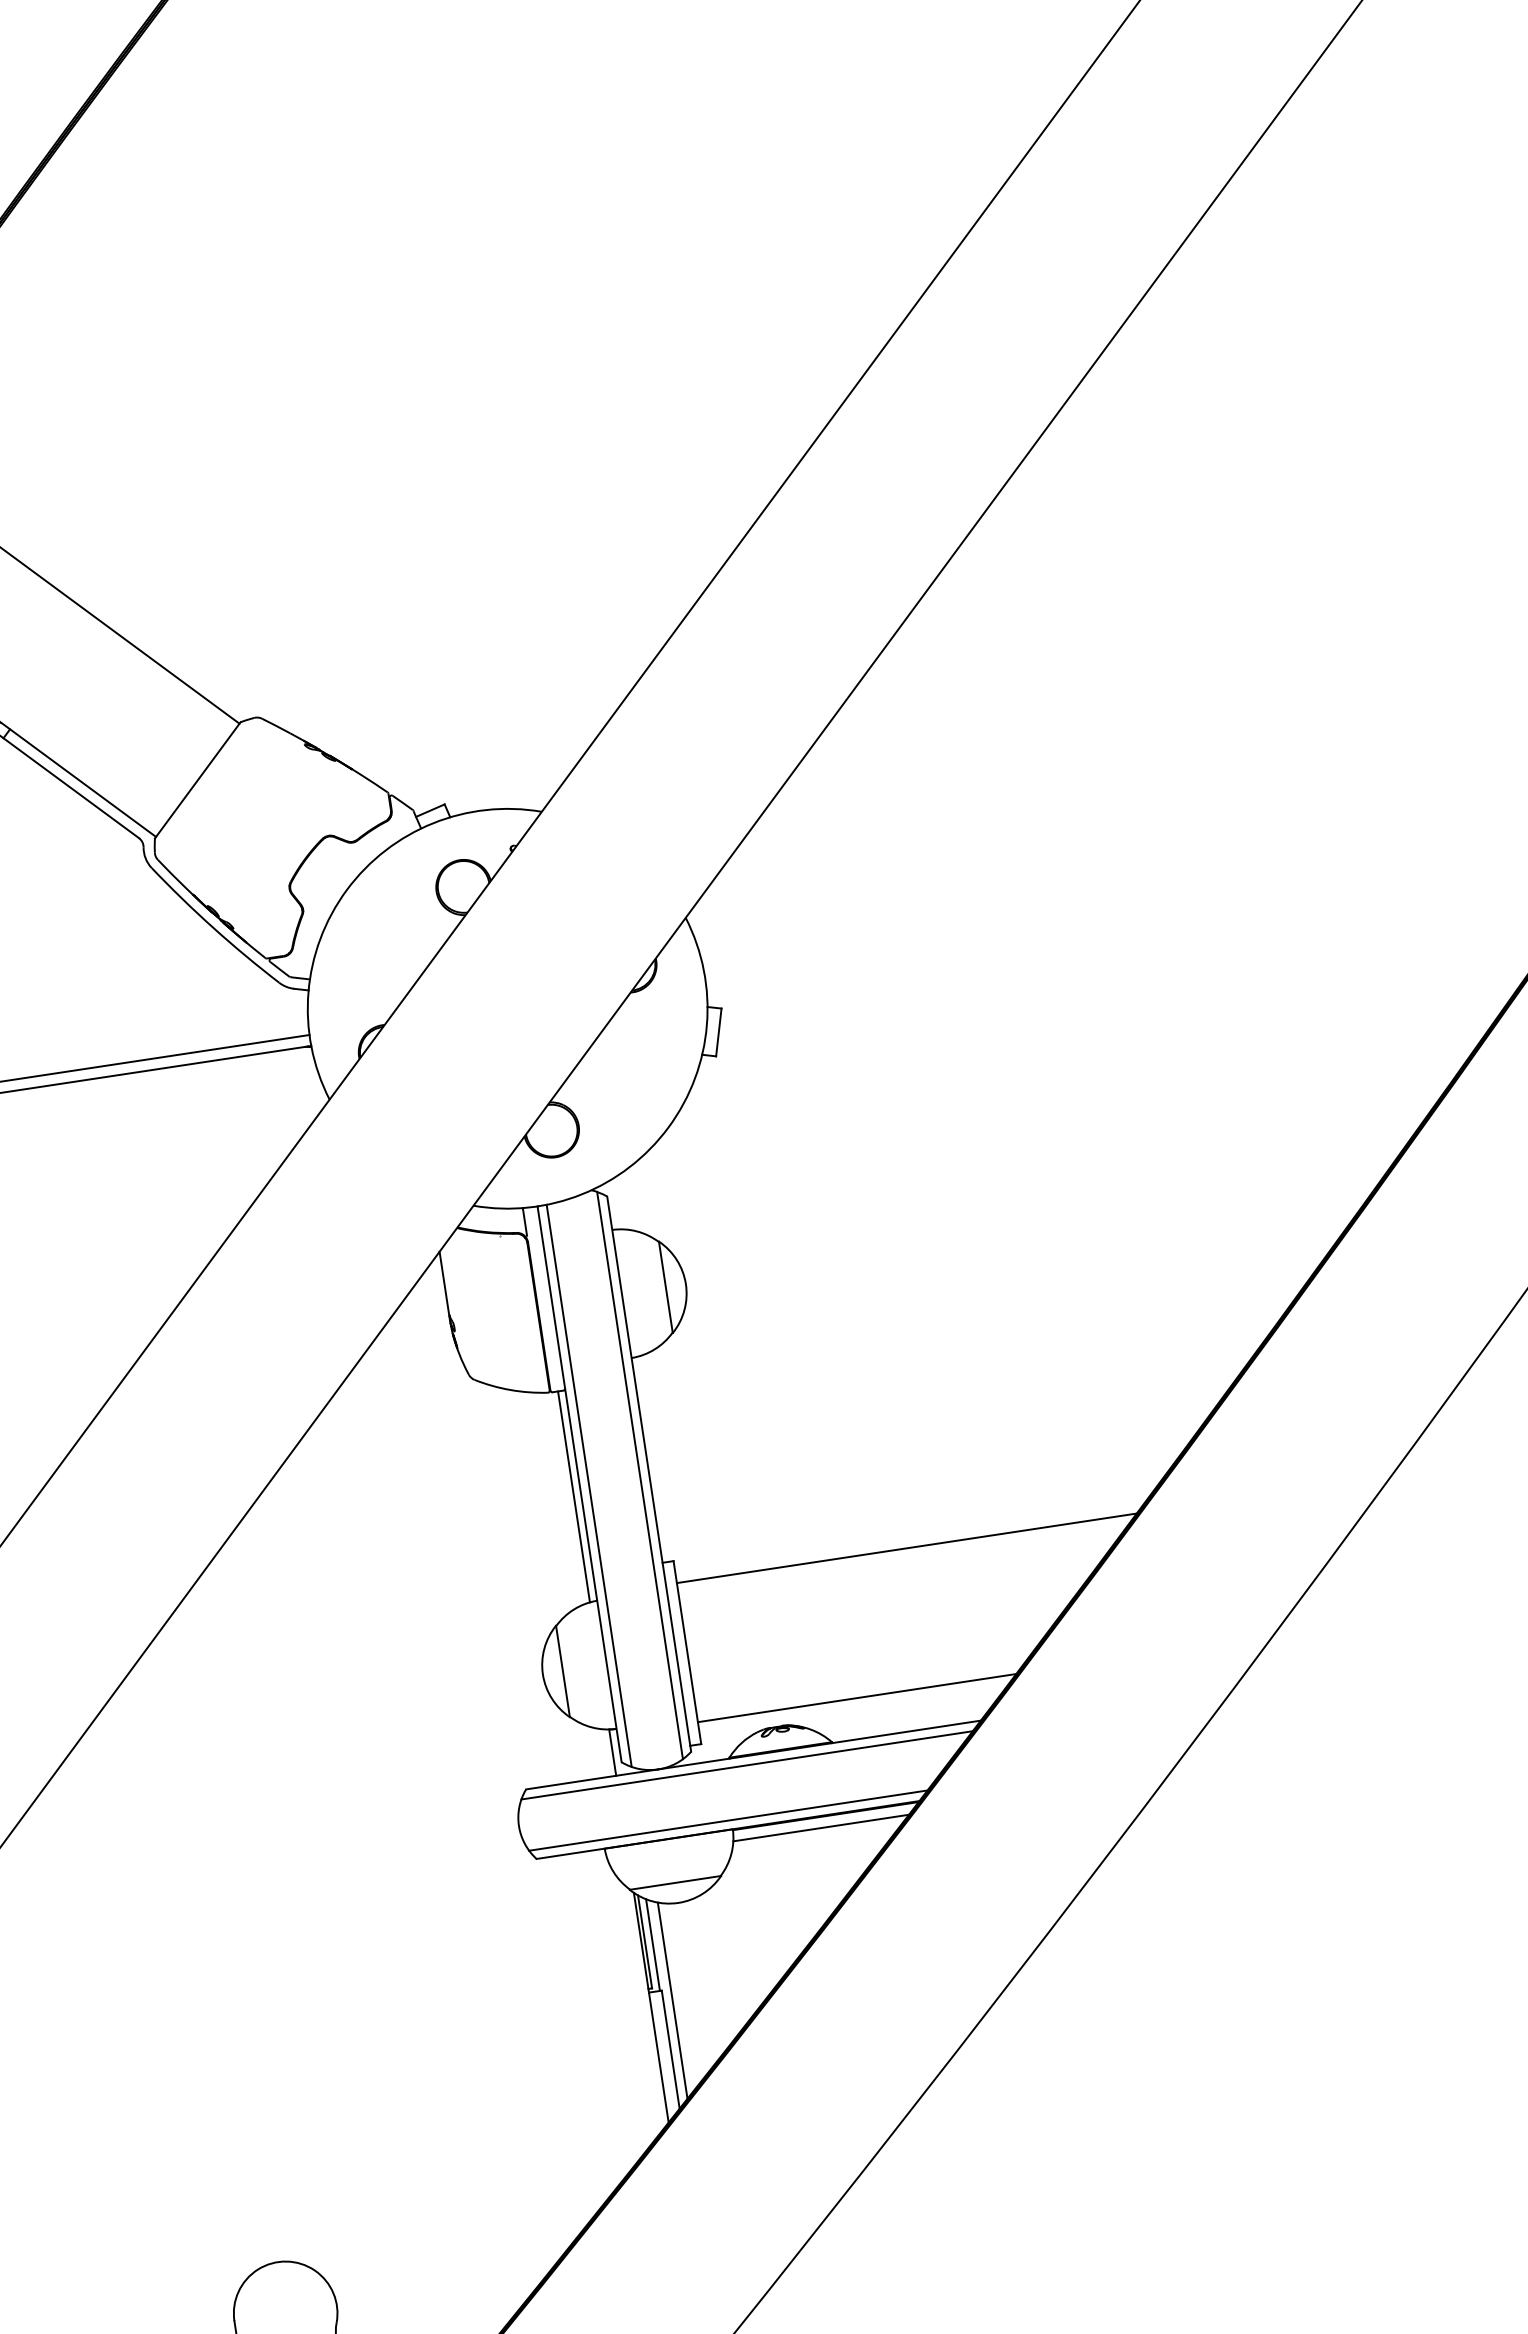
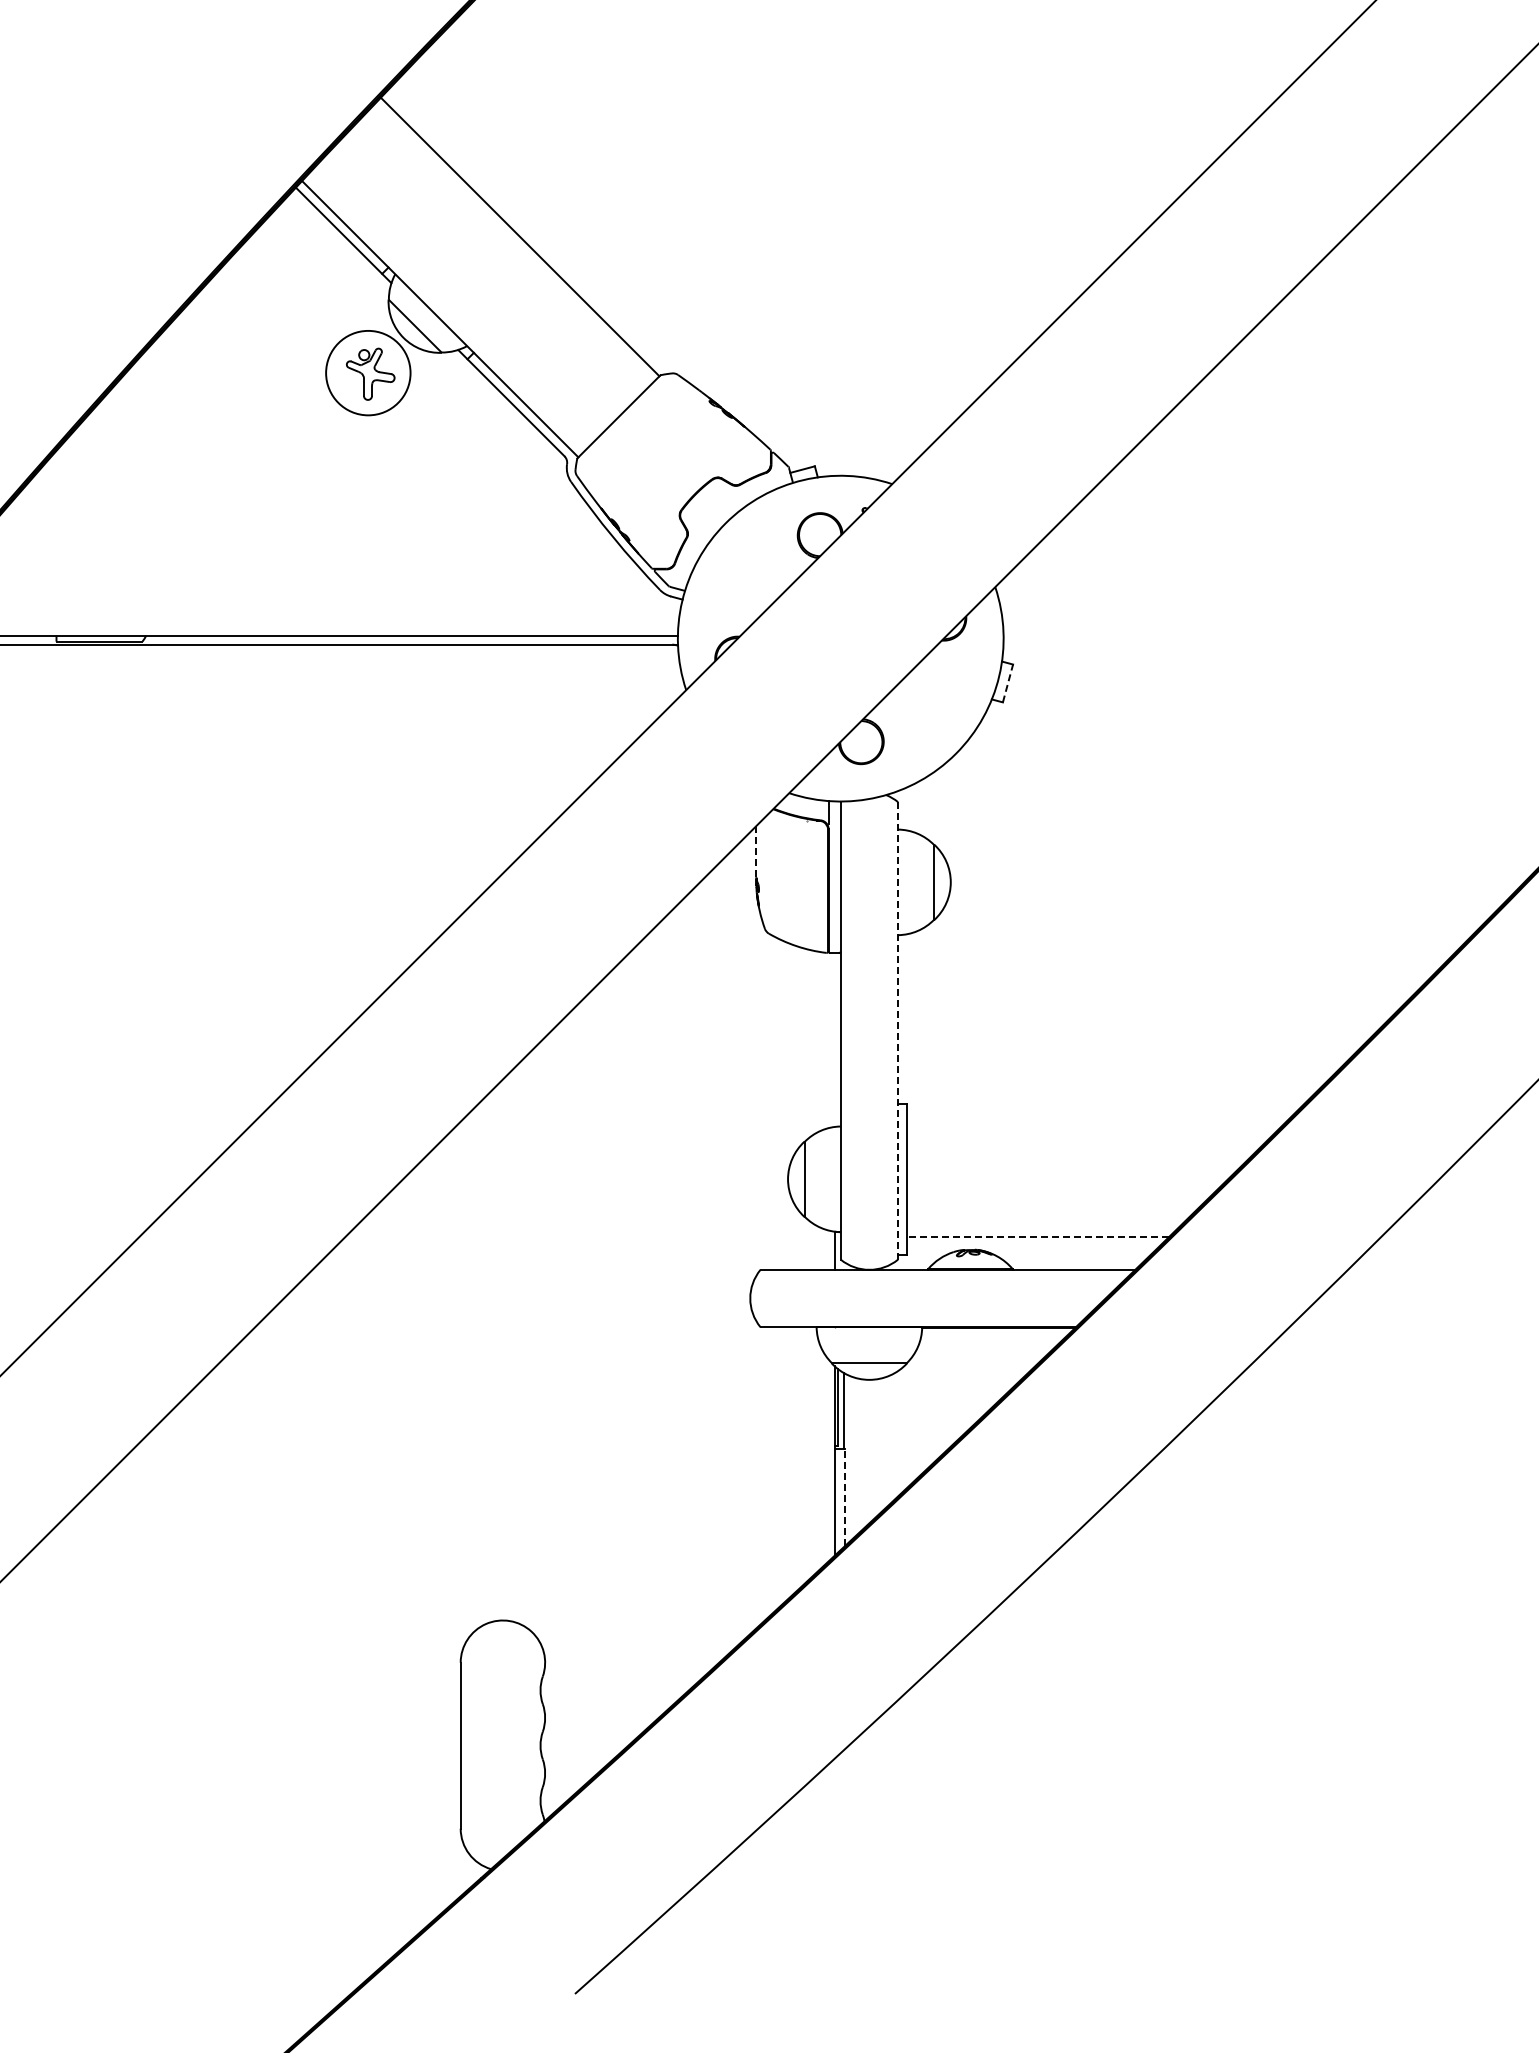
line: (719, 1032) -> (1008, 683), solid -> dashed
line: (444, 1282) -> (756, 851), solid -> dashed
line: (649, 1473) -> (898, 1030), solid -> dashed
line: (639, 1475) -> (890, 1030), removed
line: (589, 1485) -> (848, 1032), removed
line: (573, 1496) -> (834, 1039), removed
line: (906, 1548) -> (1096, 1122), removed
line: (856, 1698) -> (1037, 1236), solid -> dashed
line: (747, 1765) -> (941, 1277), removed
line: (728, 1820) -> (919, 1319), removed
line: (821, 1827) -> (993, 1336), removed
line: (672, 2000) -> (852, 1457), removed
line: (671, 2050) -> (845, 1497), solid -> dashed

